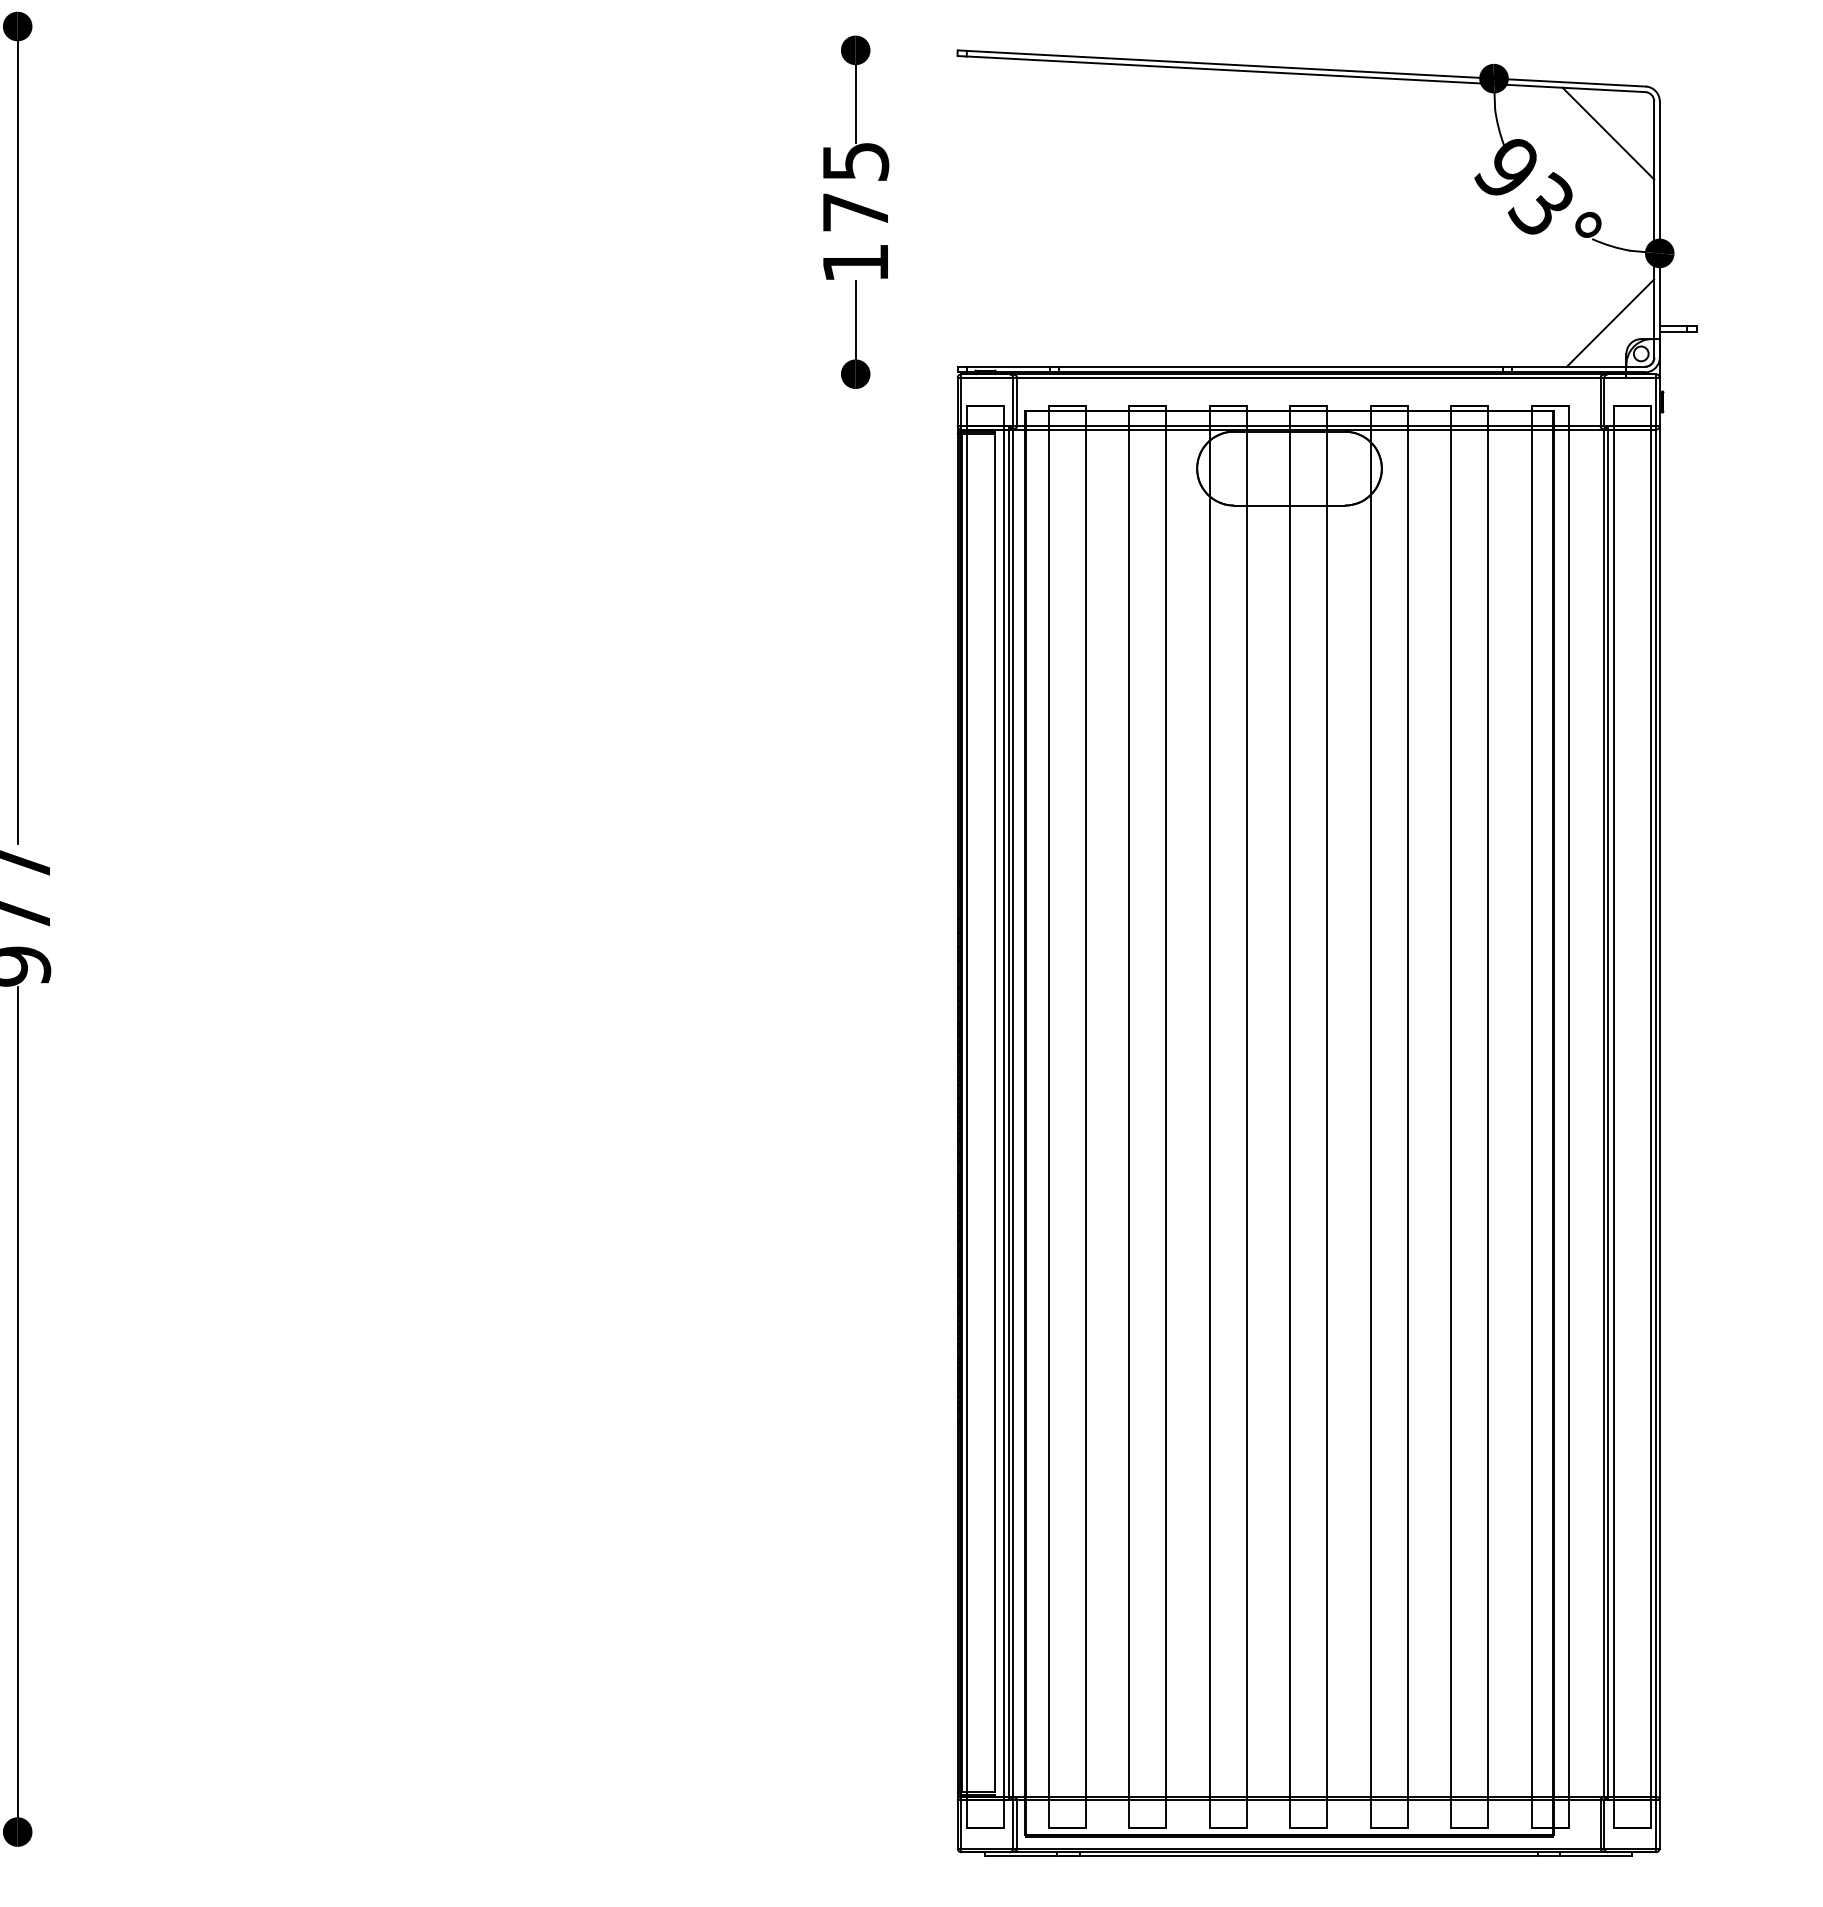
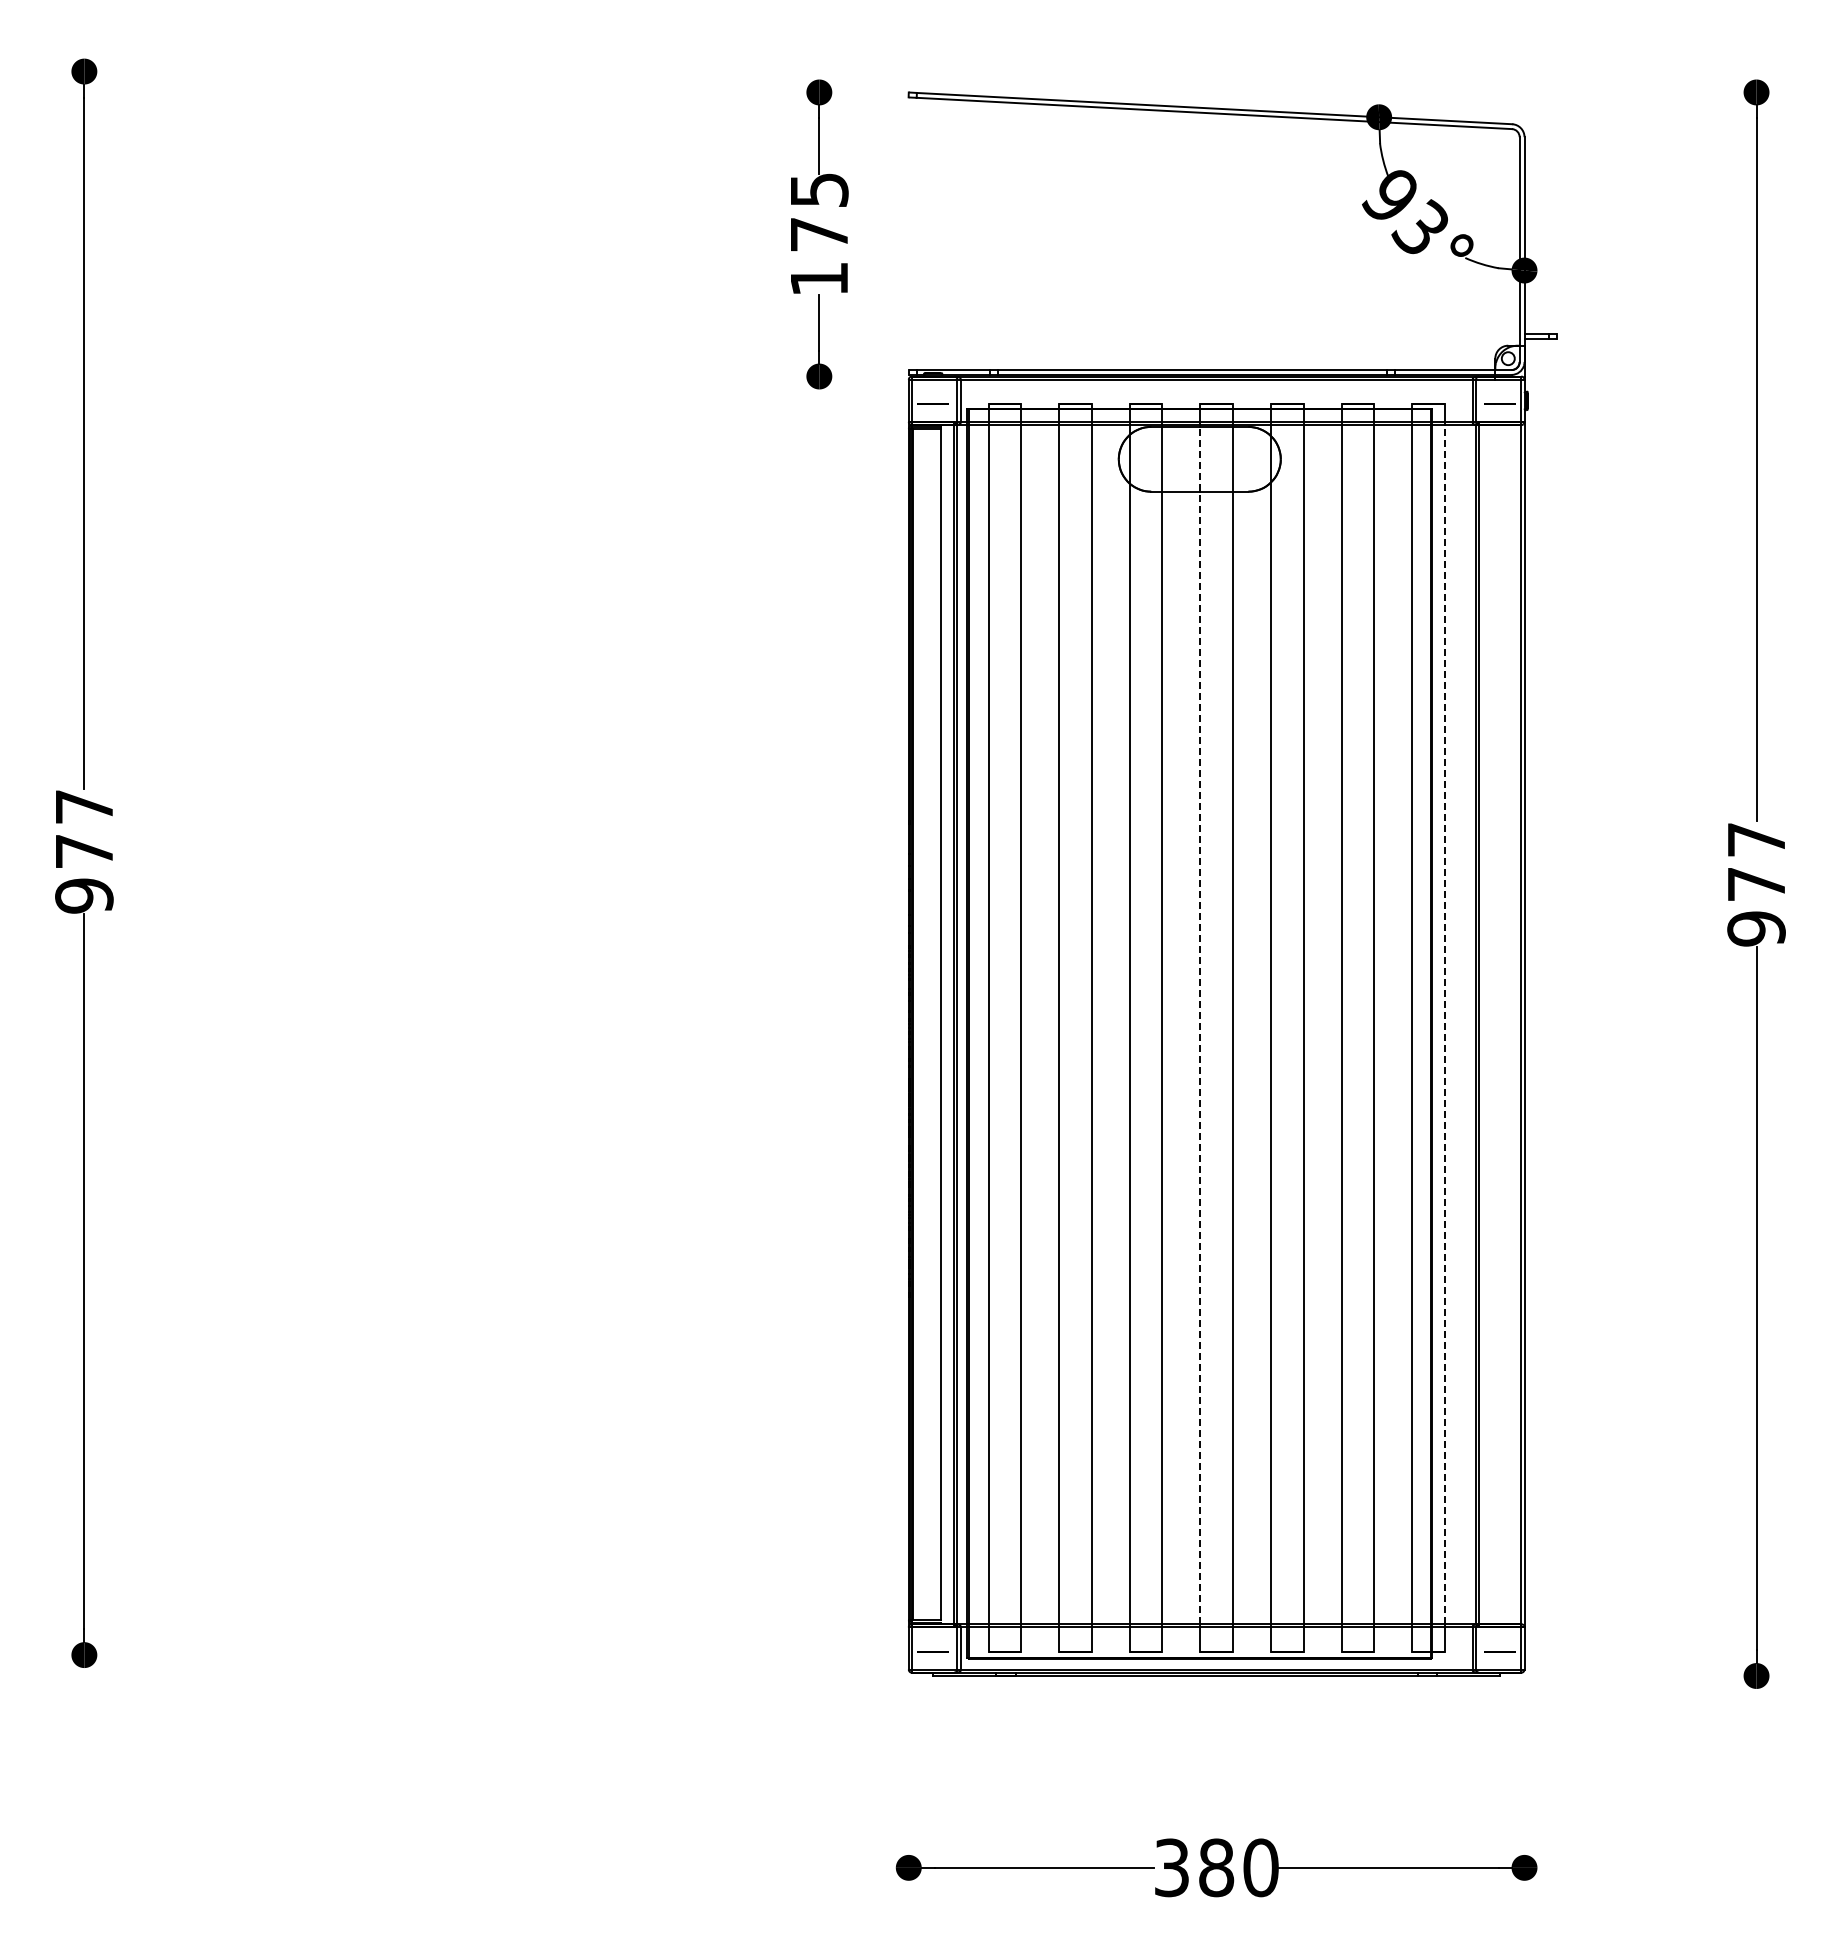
line: (1608, 133) -> (1479, 165), removed
line: (1610, 322) -> (1481, 331), removed
line: (1290, 1113) -> (1200, 1024), solid -> dashed
line: (1568, 1113) -> (1444, 1024), solid -> dashed
line: (966, 1116) -> (916, 1027), removed
line: (1004, 1116) -> (949, 1027), removed
line: (1614, 1116) -> (1484, 1027), removed
line: (1650, 1116) -> (1516, 1027), removed

